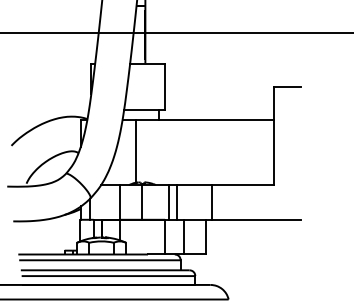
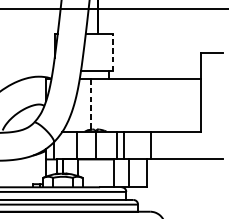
line: (164, 86) -> (113, 52), solid -> dashed
line: (136, 151) -> (90, 104), solid -> dashed

